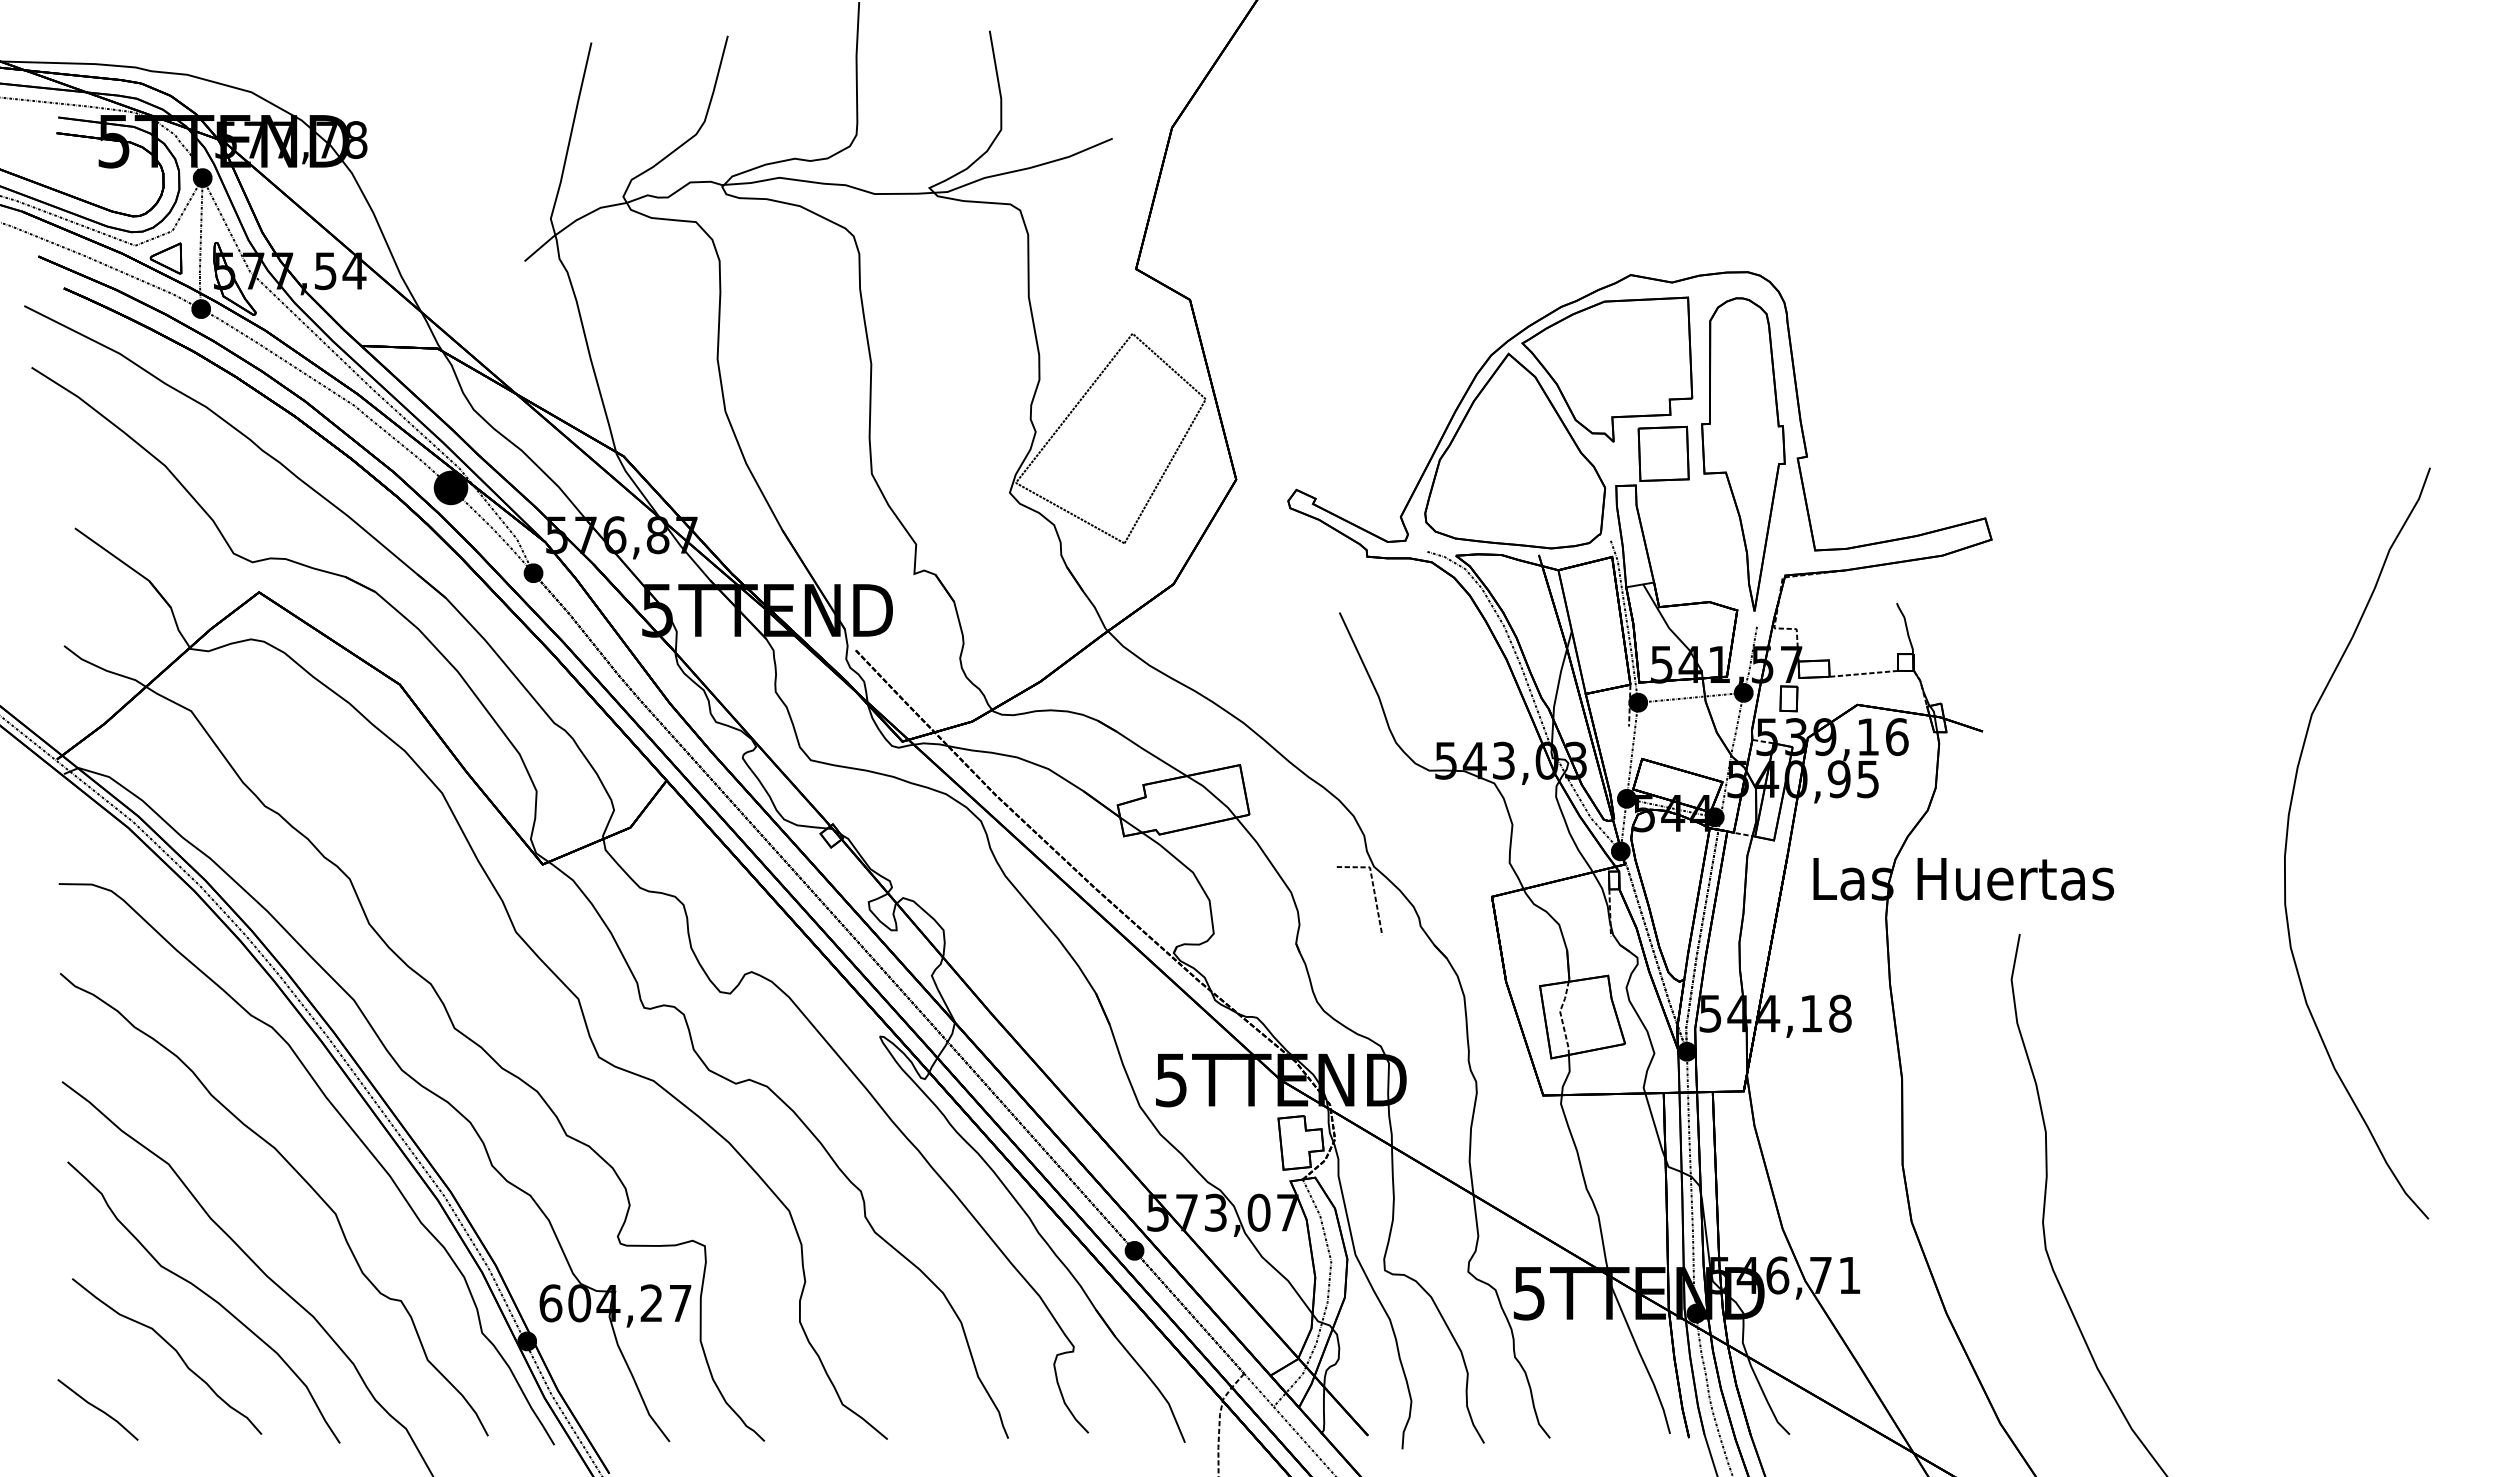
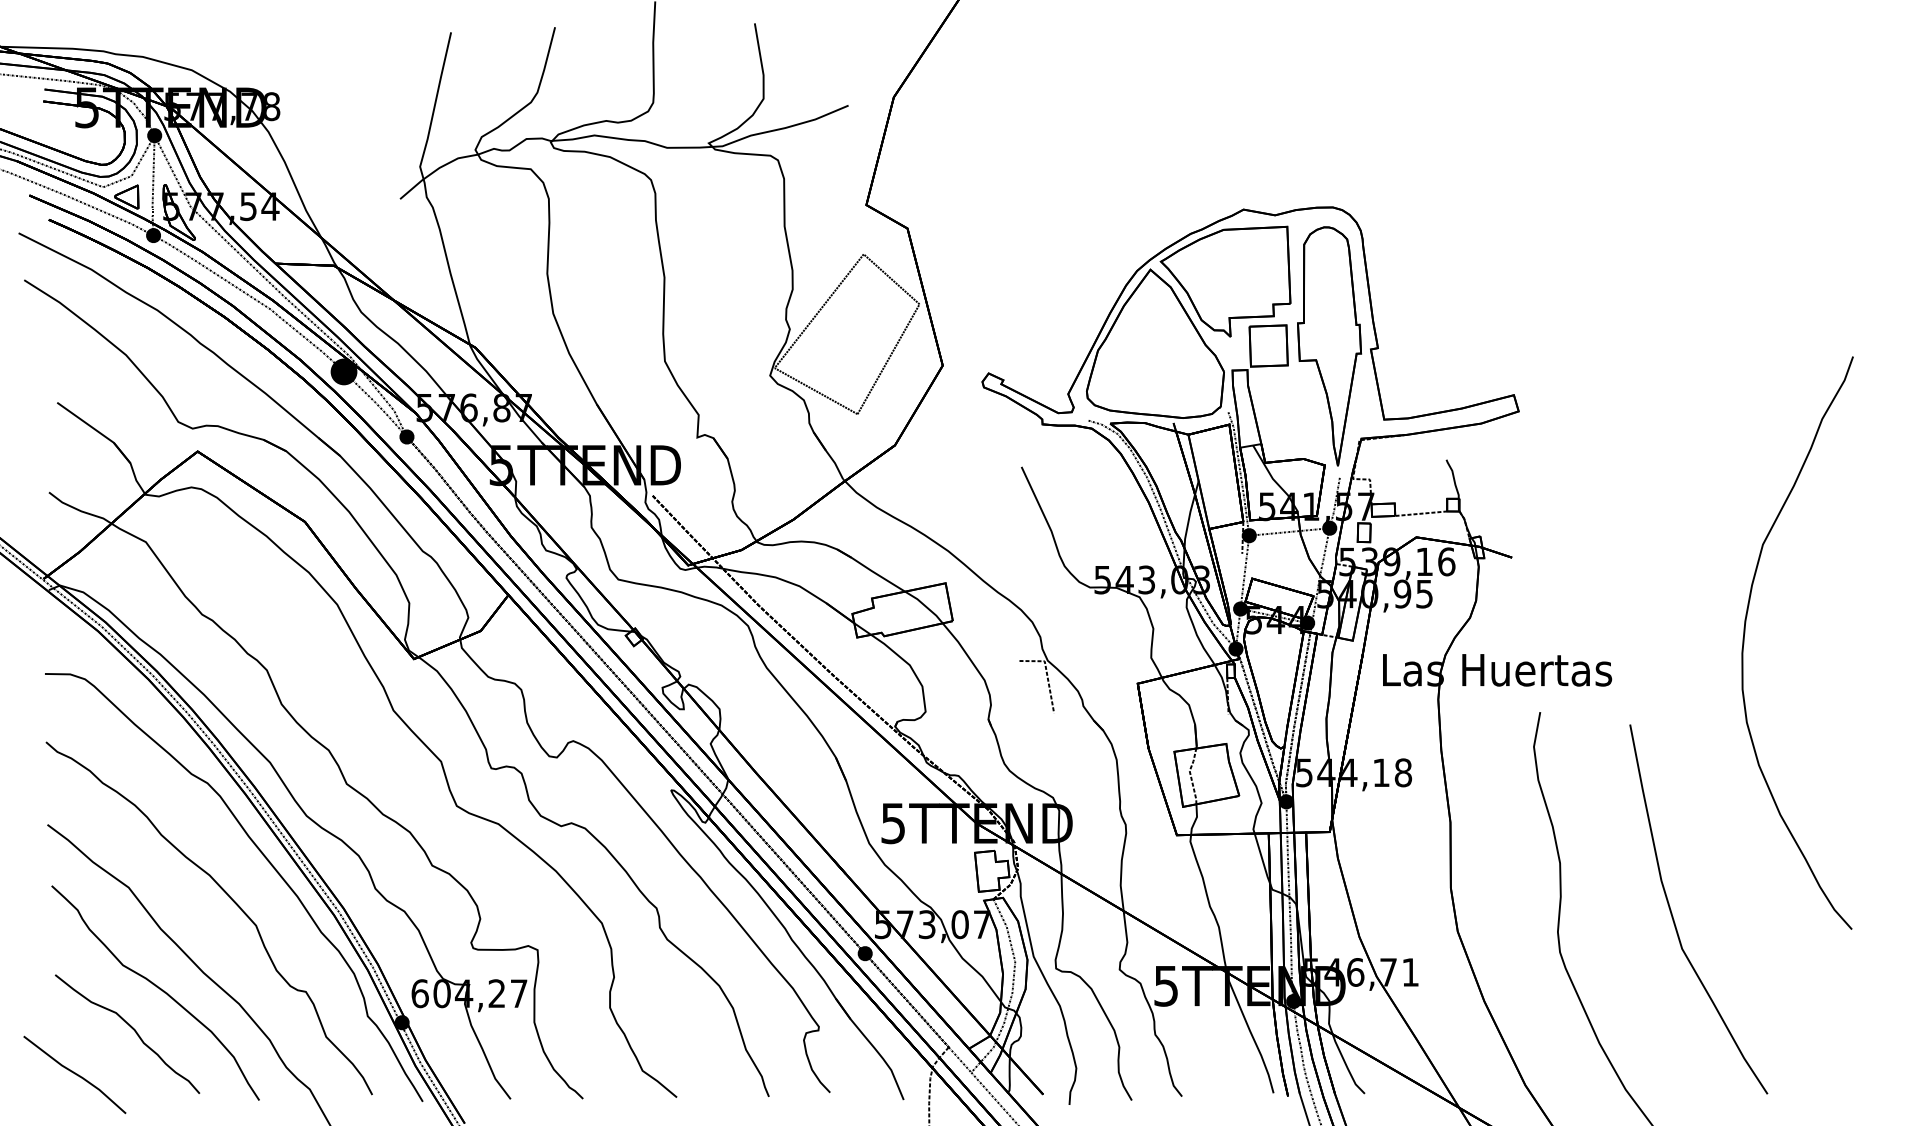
curve: (2194, 1202) -> (1673, 916), added
part: (97, 1409) -> (74, 1074), size x1.67

